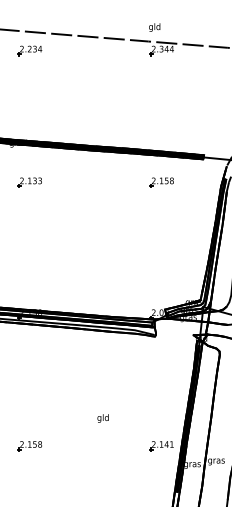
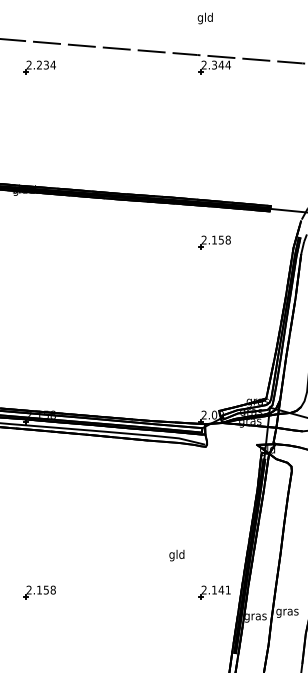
text: (154, 27) -> (204, 18), moved
part: (29, 182) -> (39, 242), removed
text: (102, 418) -> (176, 555), moved

